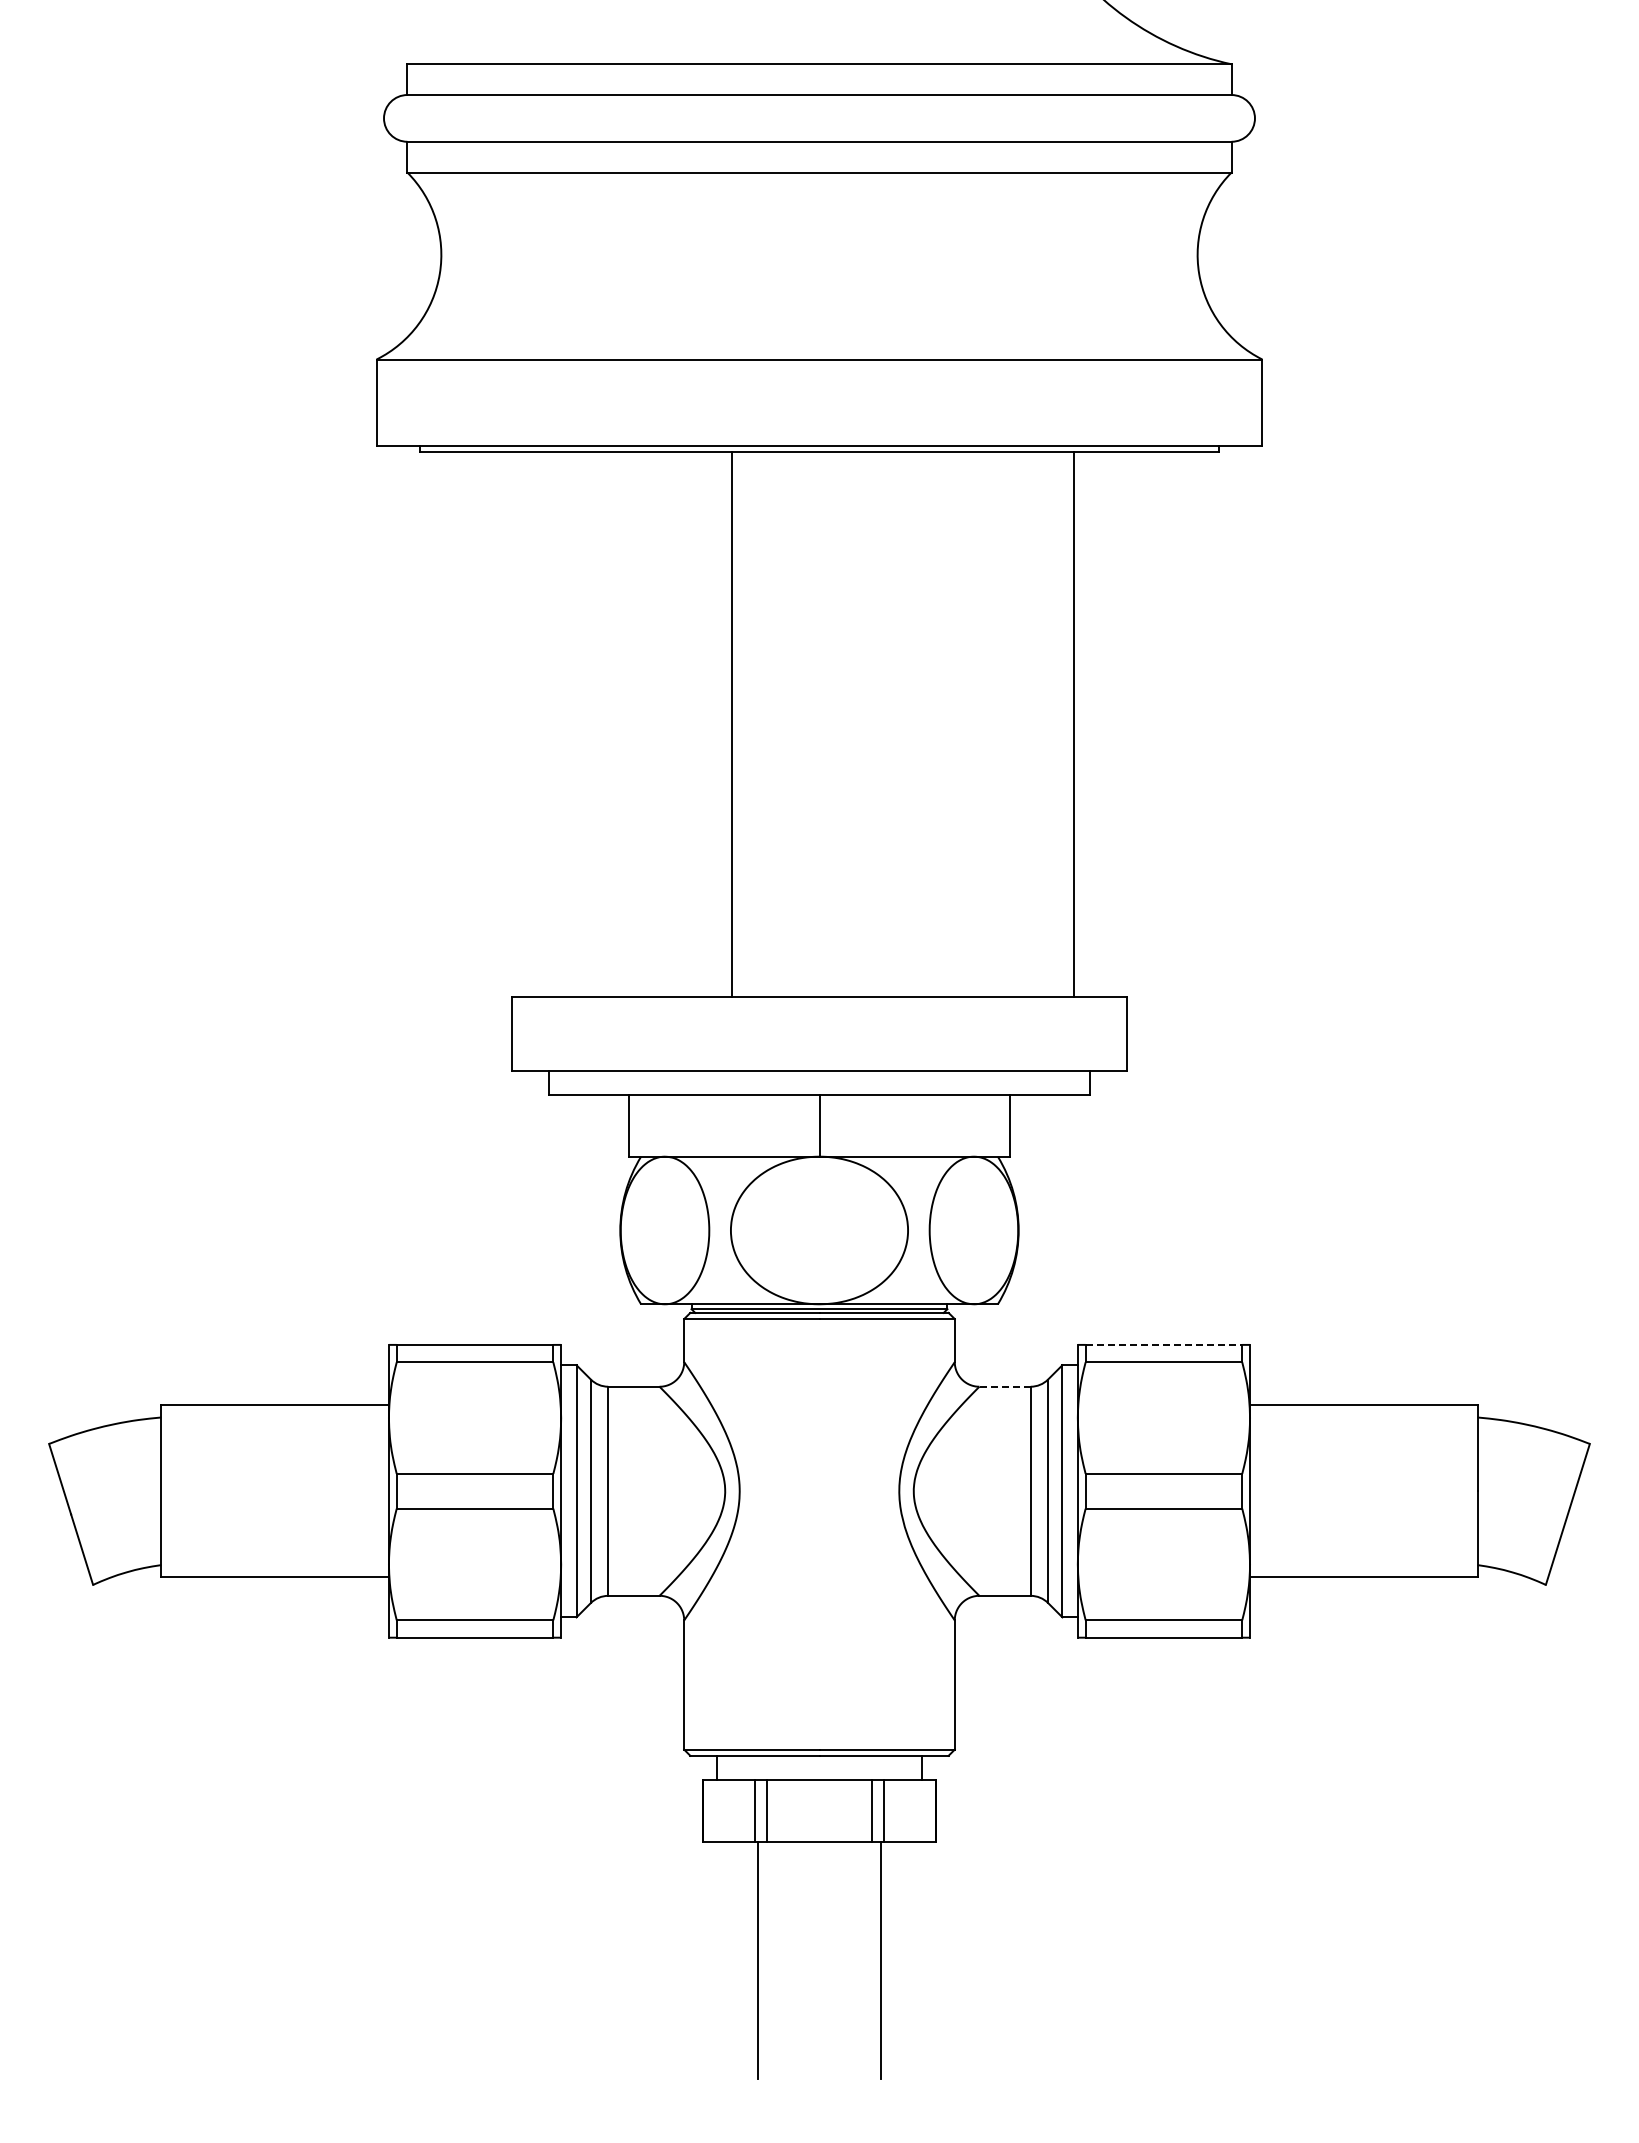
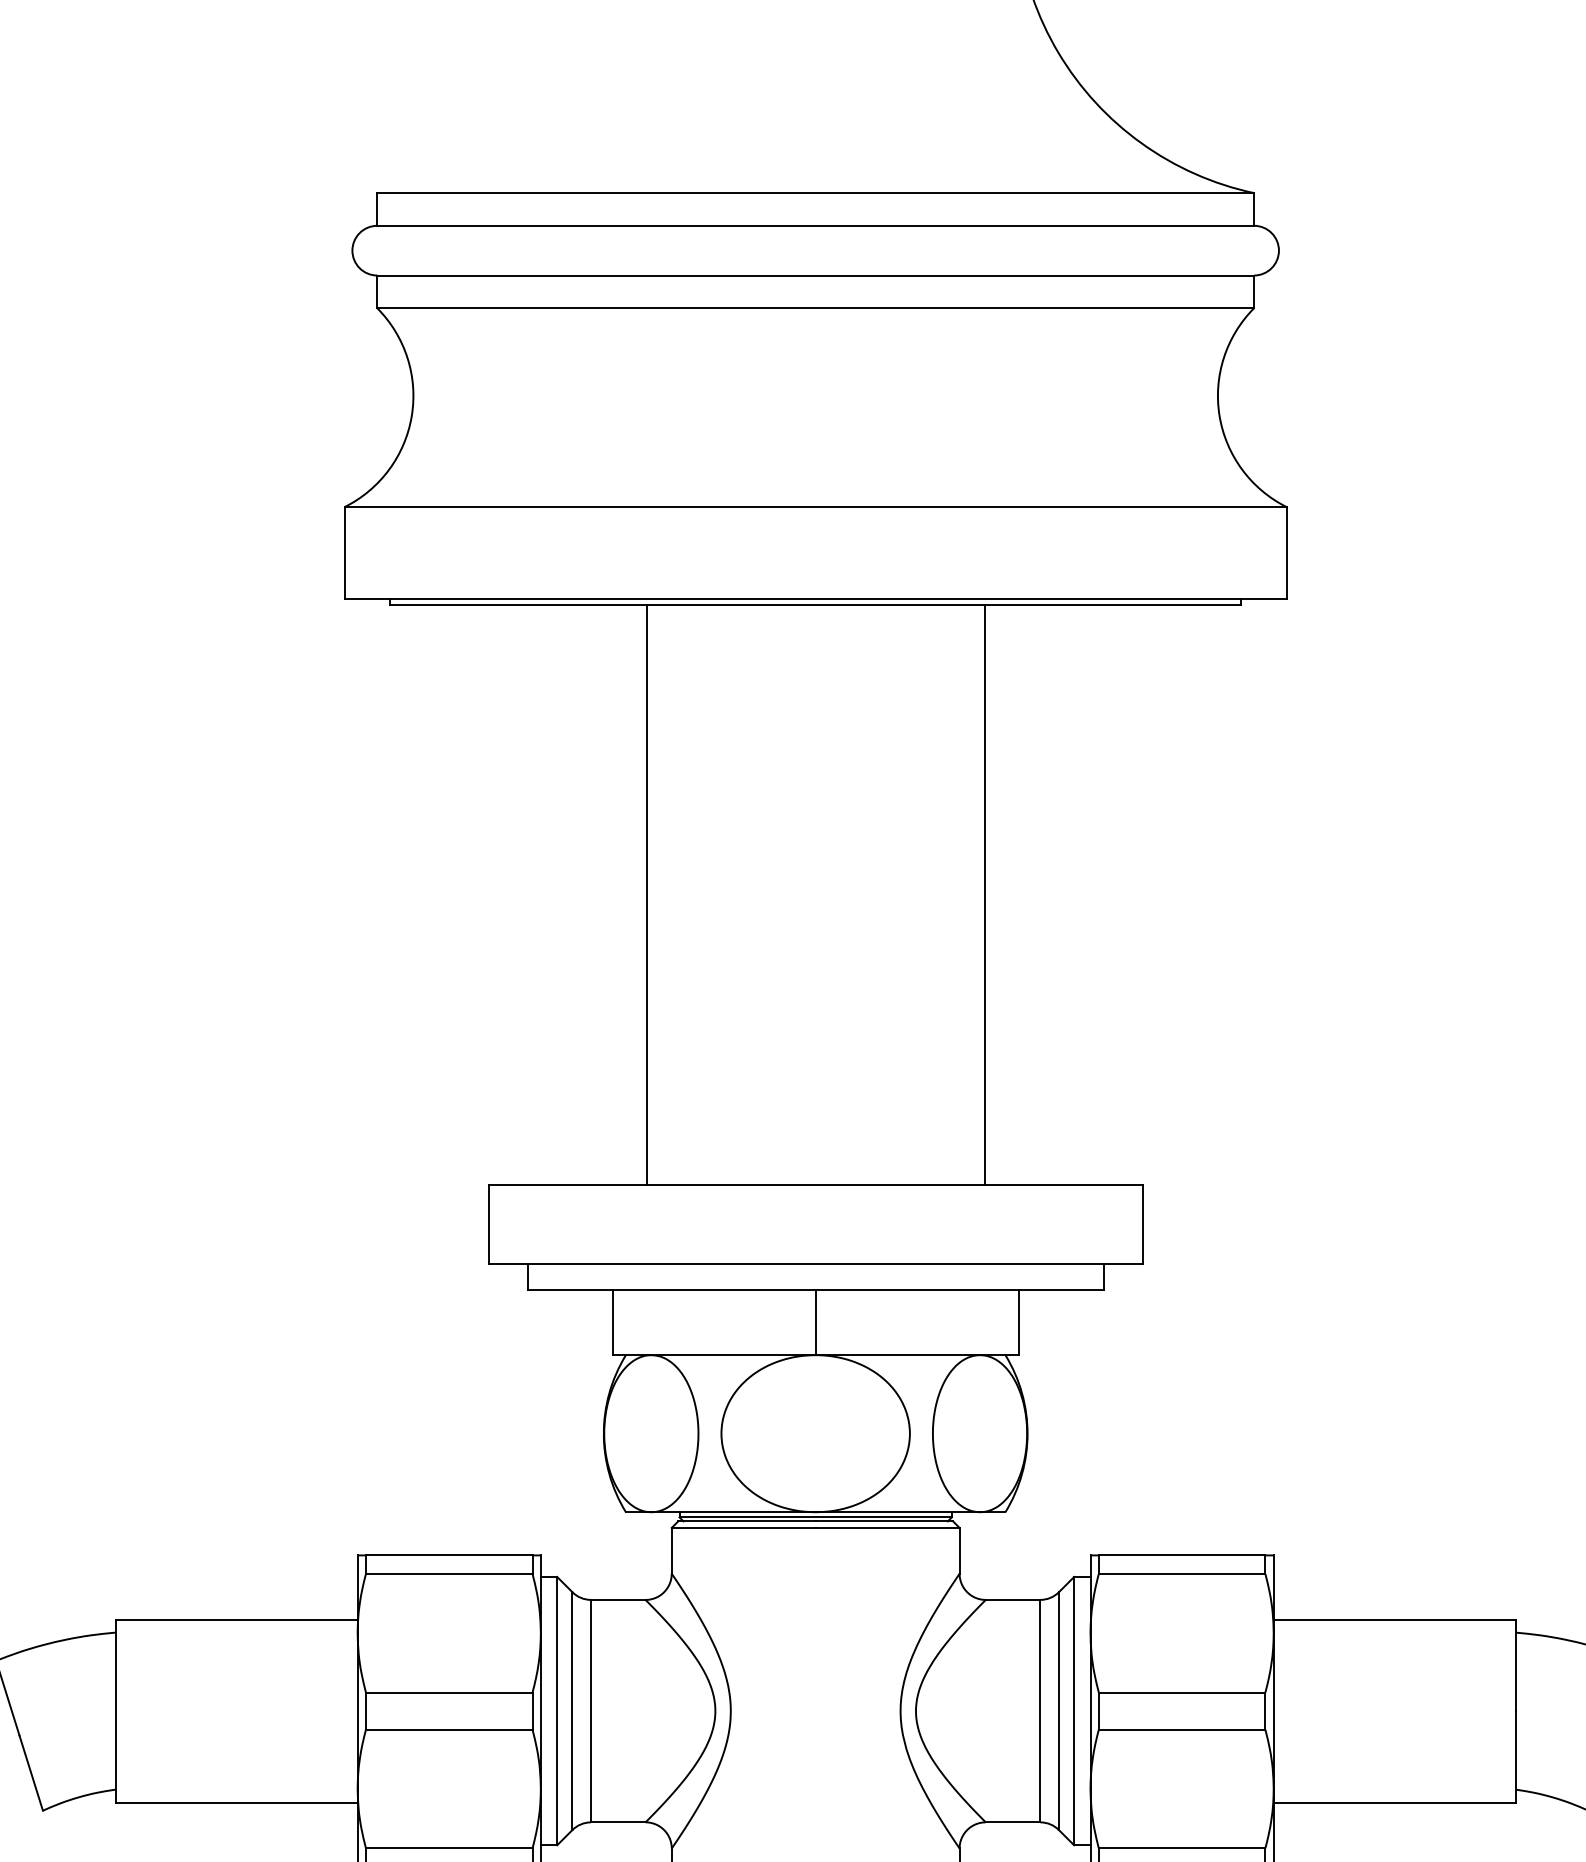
line: (731, 723) -> (646, 894), moved
line: (1074, 723) -> (984, 894), moved
line: (1164, 1344) -> (1182, 1554), dashed -> solid
line: (1005, 1386) -> (1013, 1599), dashed -> solid

